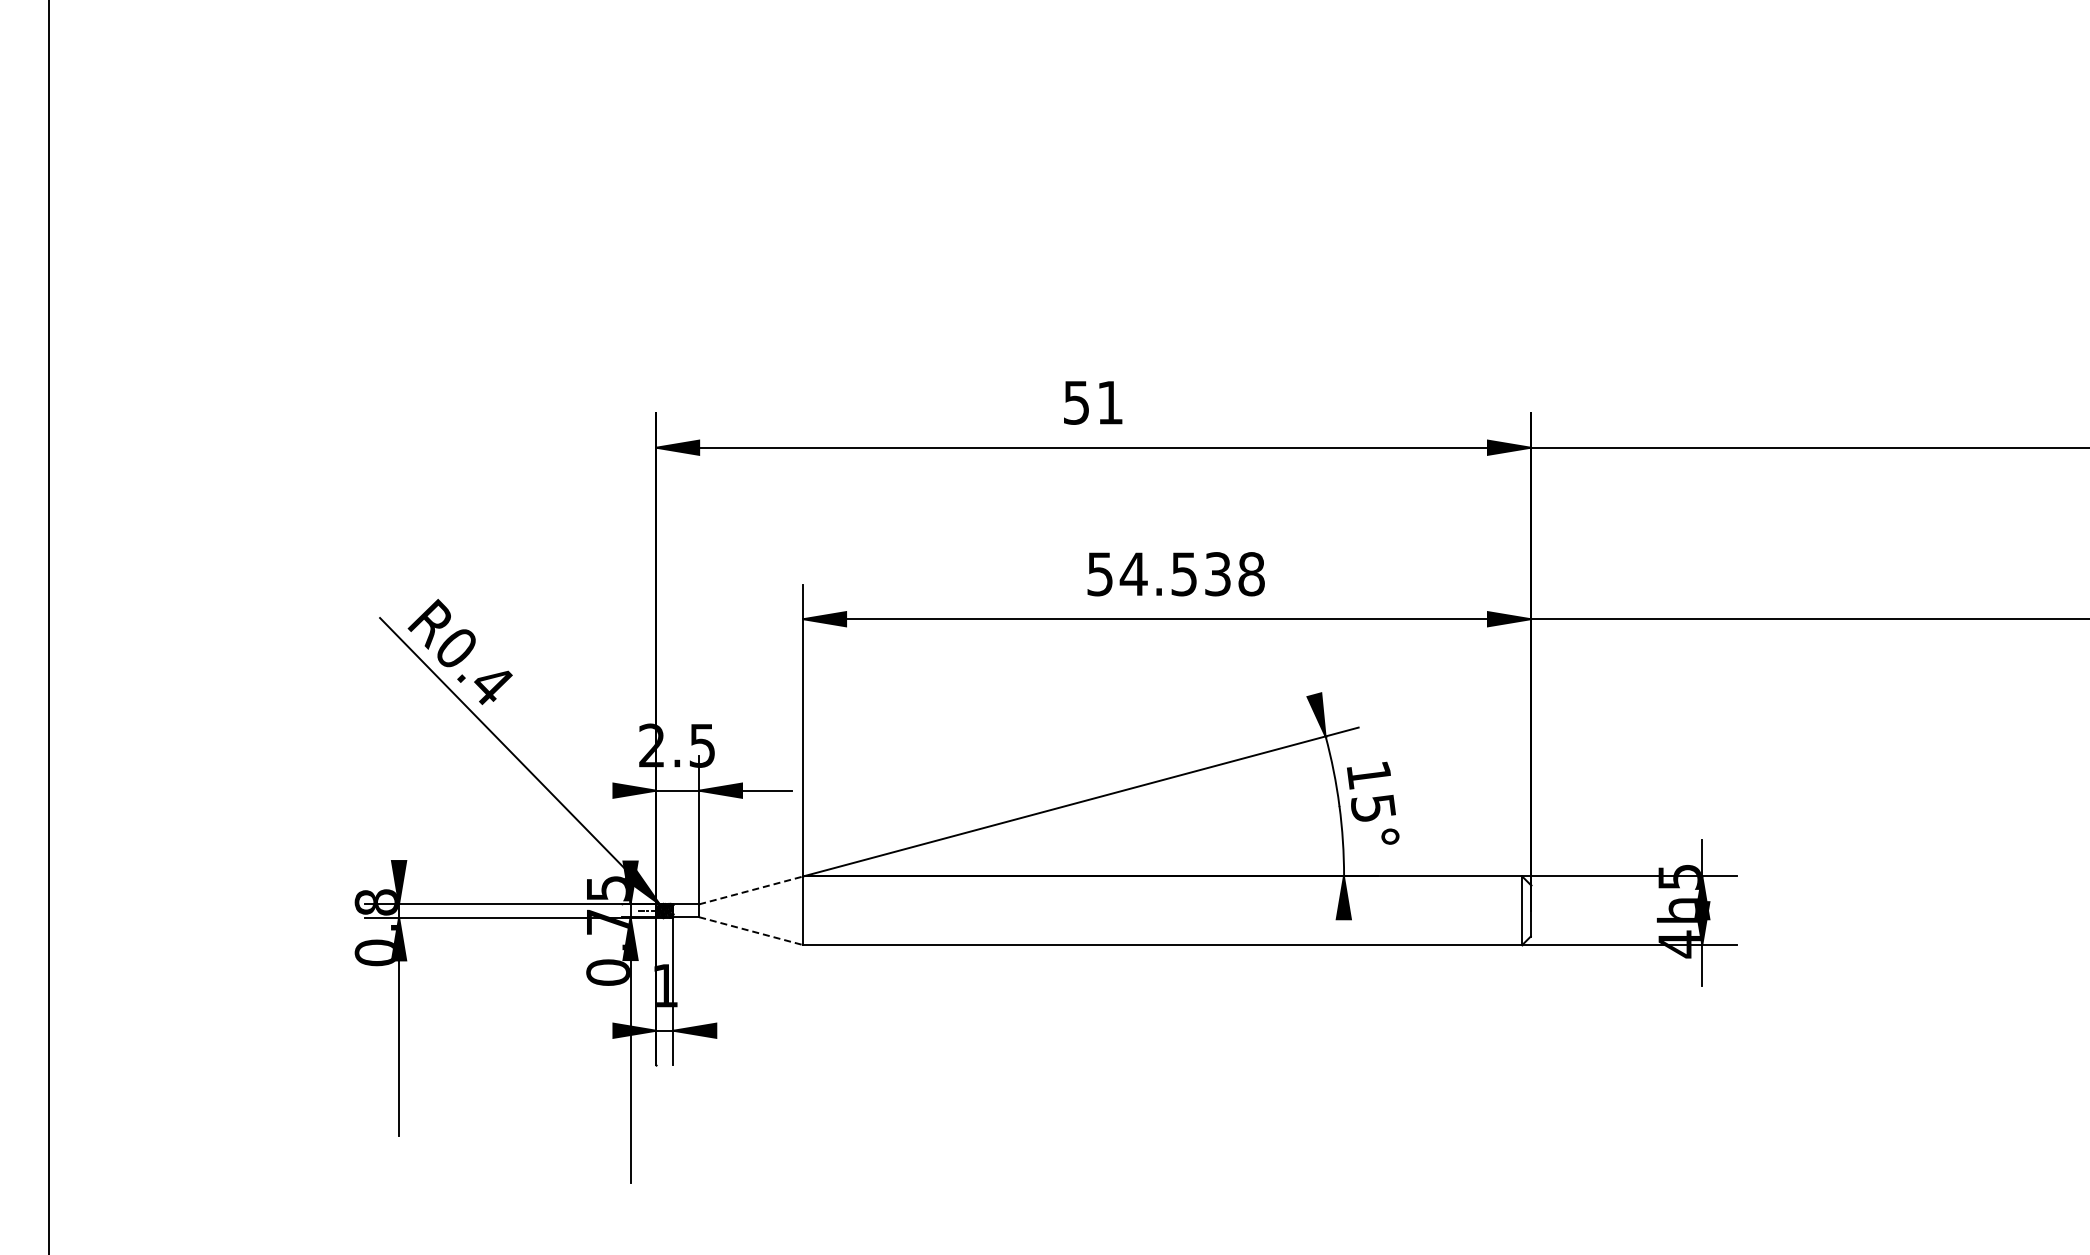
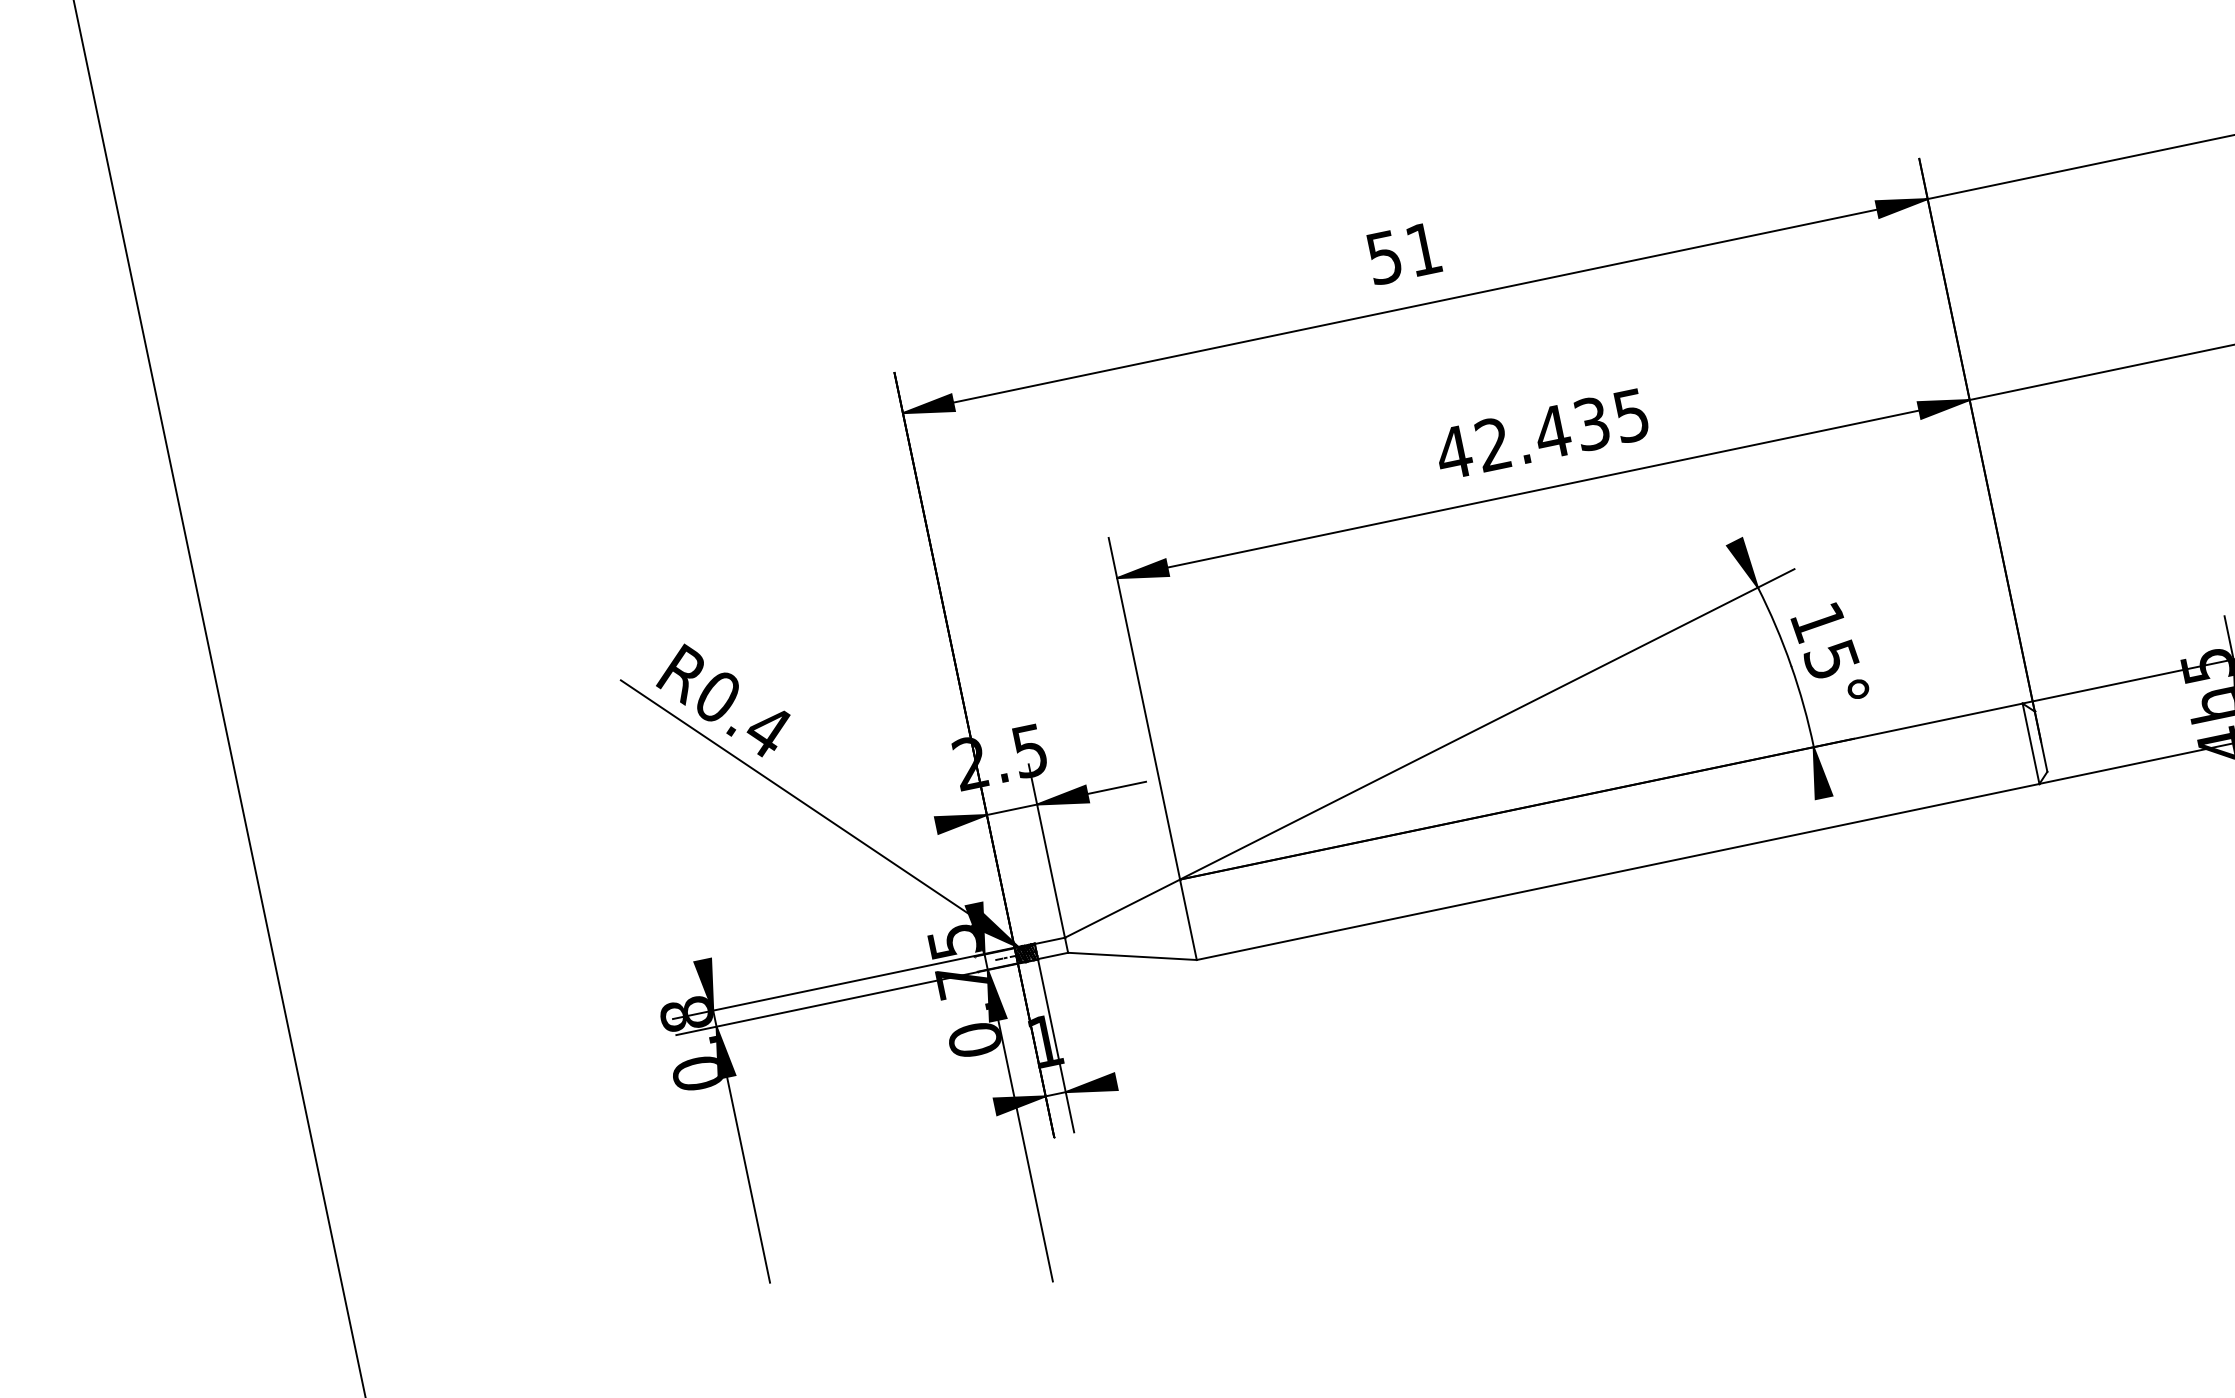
text: (1175, 574) -> (1542, 434), 54.538 -> 42.435
line: (751, 890) -> (1122, 908), dashed -> solid
line: (751, 931) -> (1132, 956), dashed -> solid

